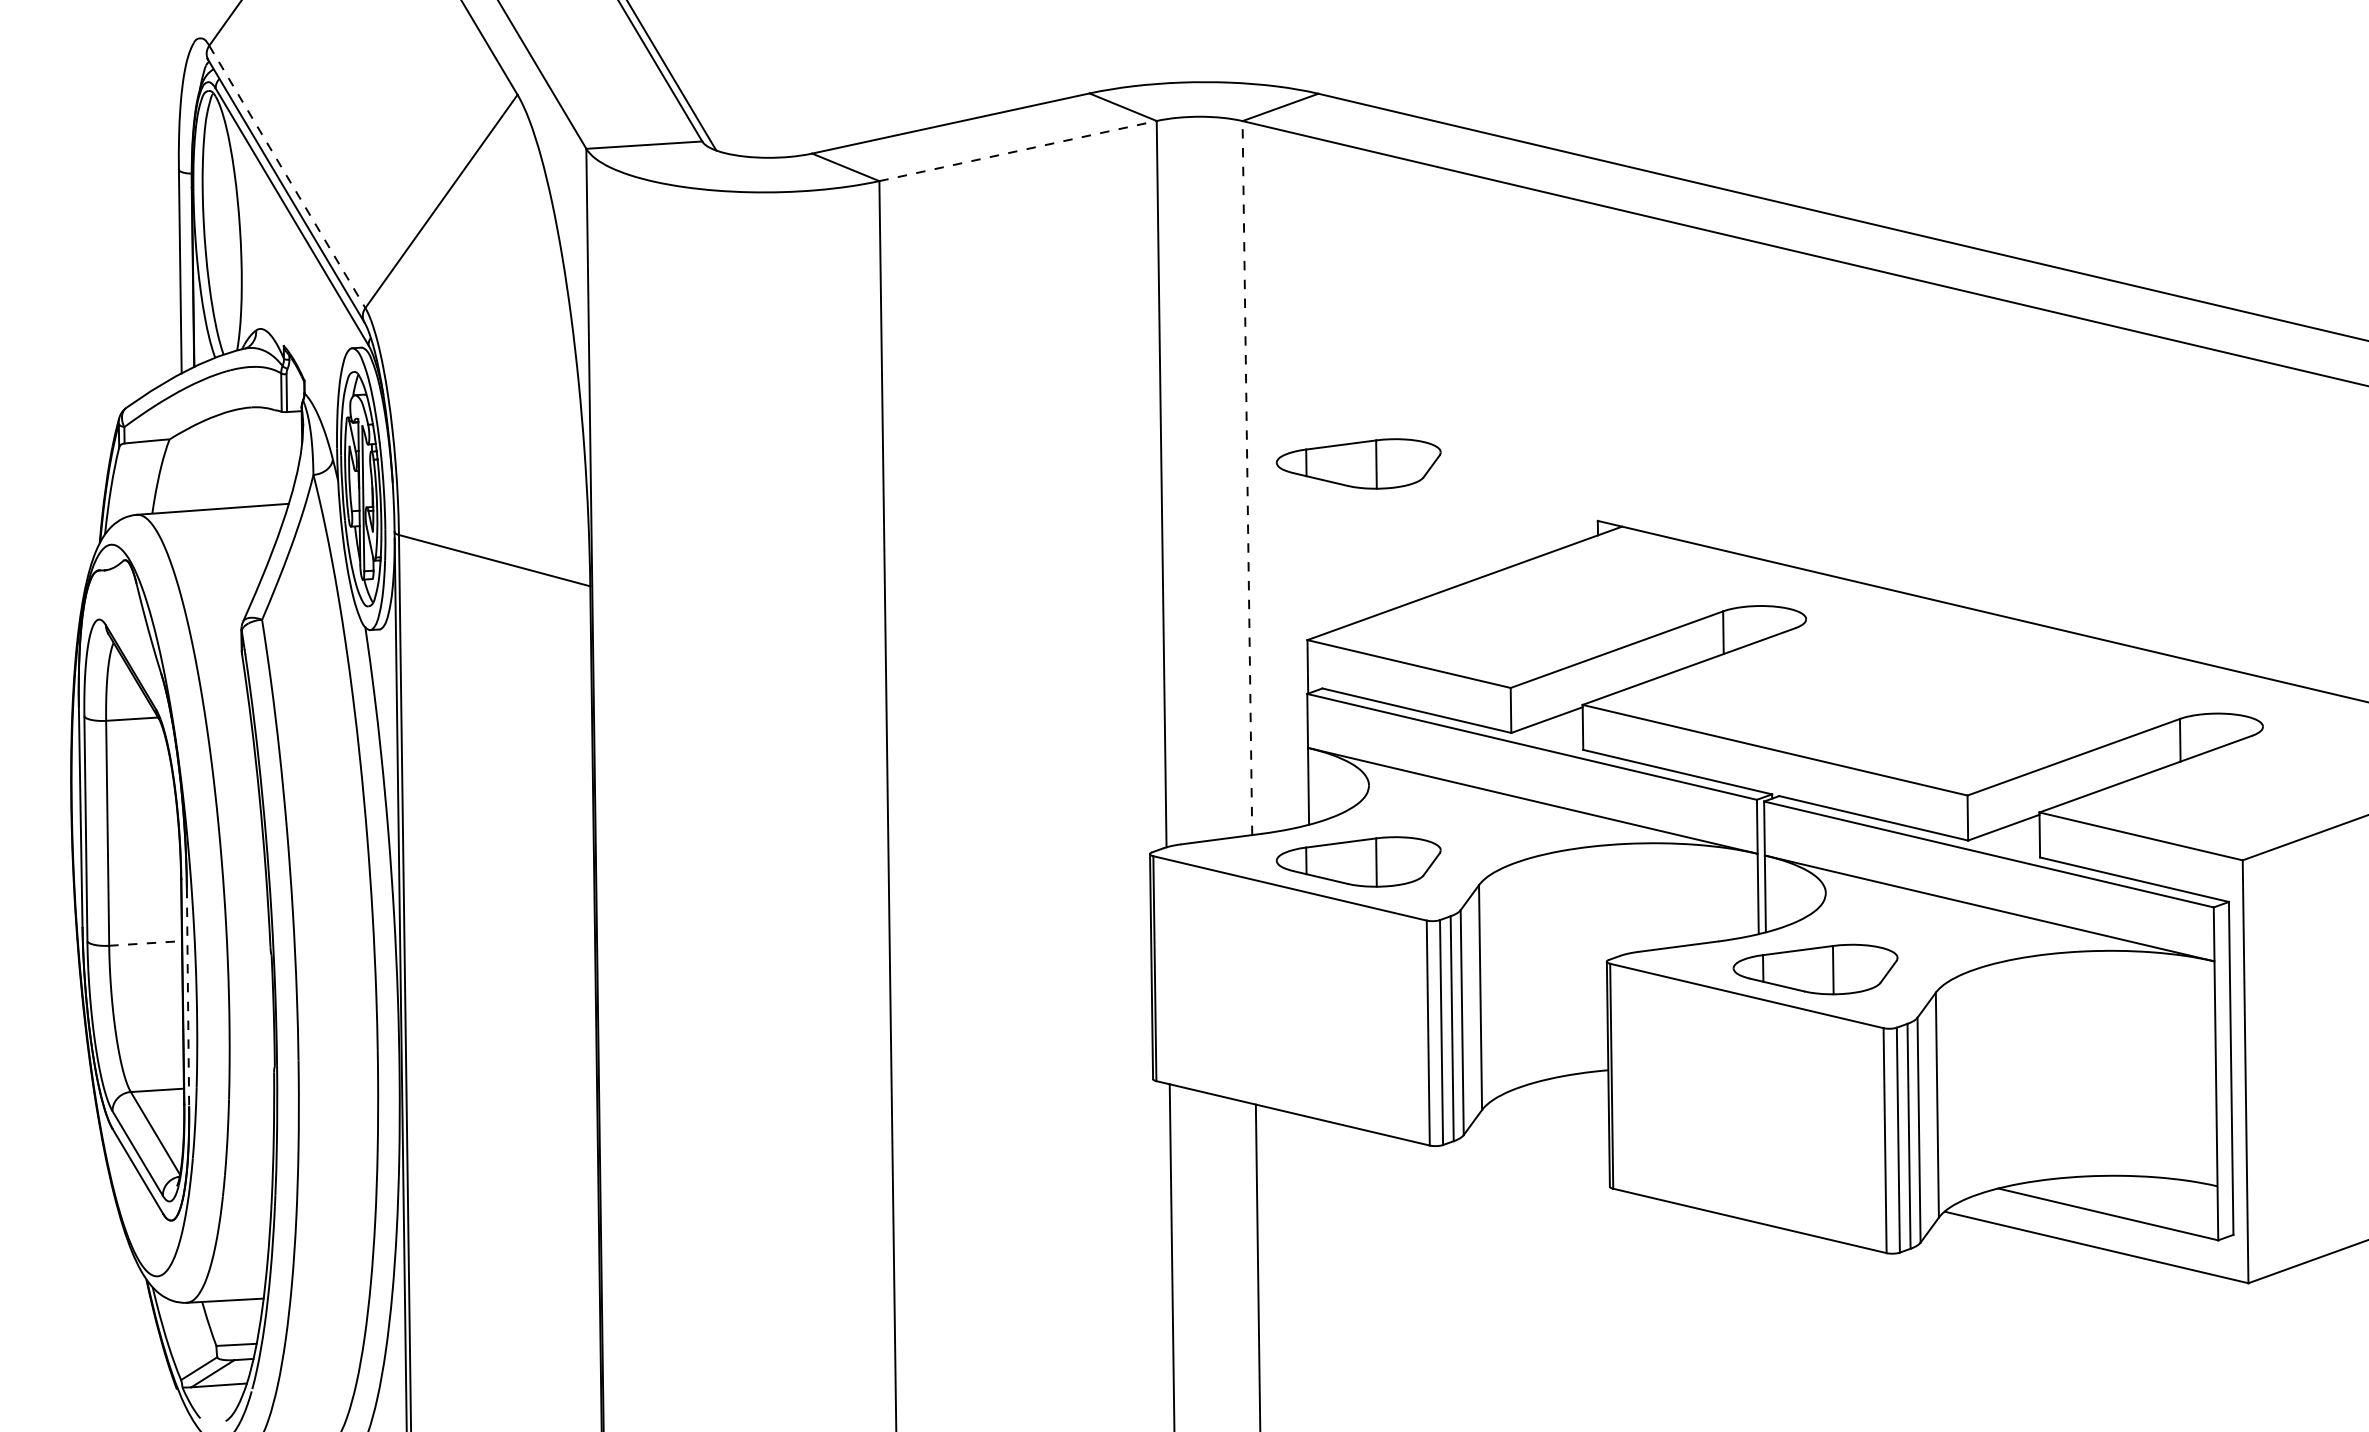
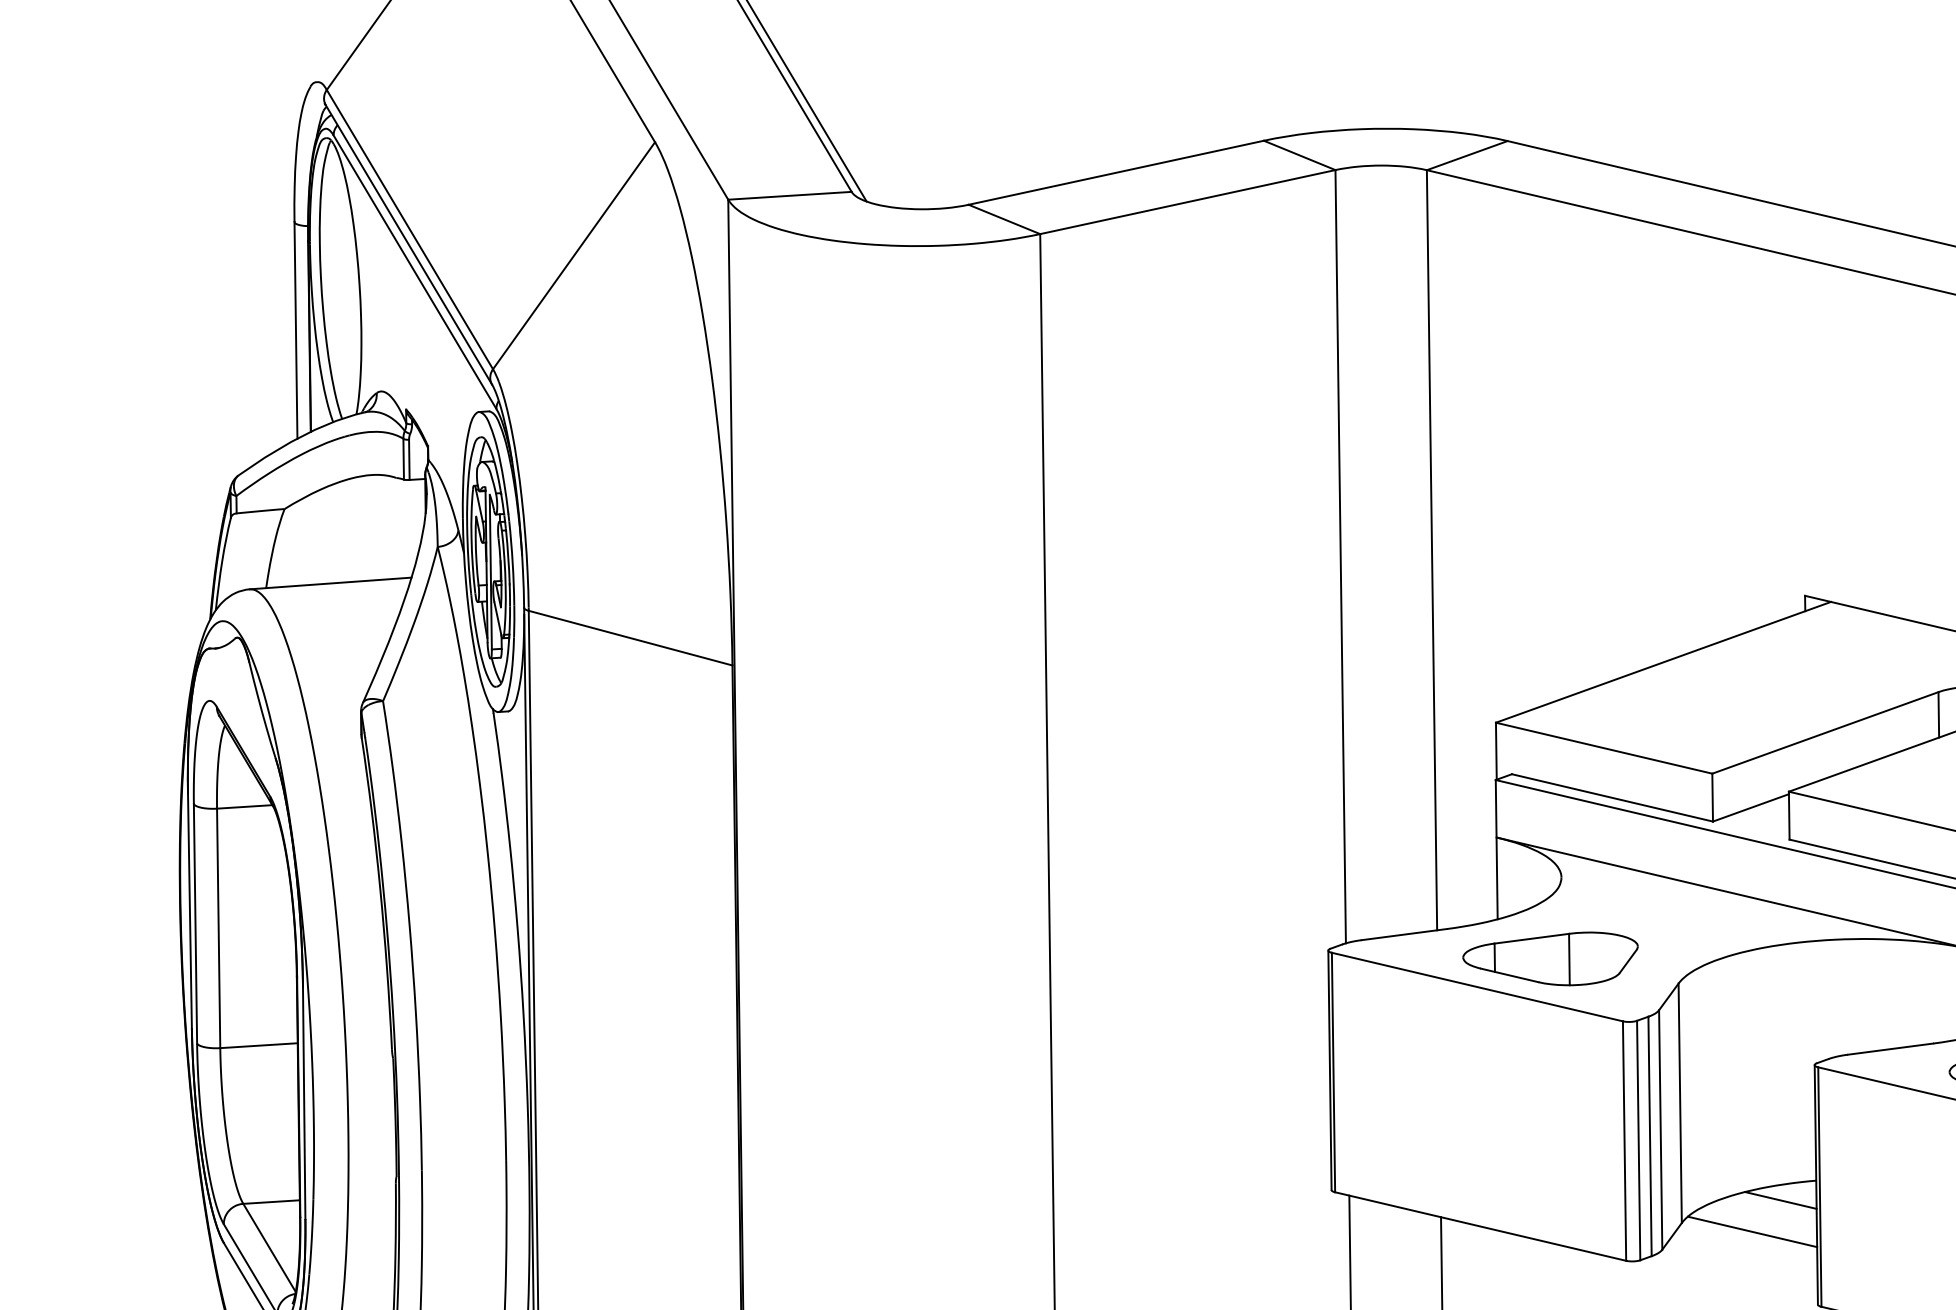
line: (1018, 151) -> (1188, 202), dashed -> solid
line: (287, 176) -> (410, 229), dashed -> solid
part: (1358, 463) -> (1550, 534), removed
line: (1247, 477) -> (1432, 549), dashed -> solid
line: (146, 943) -> (259, 1045), dashed -> solid
line: (188, 997) -> (304, 1103), dashed -> solid
line: (1574, 1088) -> (1780, 1200), added
line: (1548, 1118) -> (1752, 1232), added

